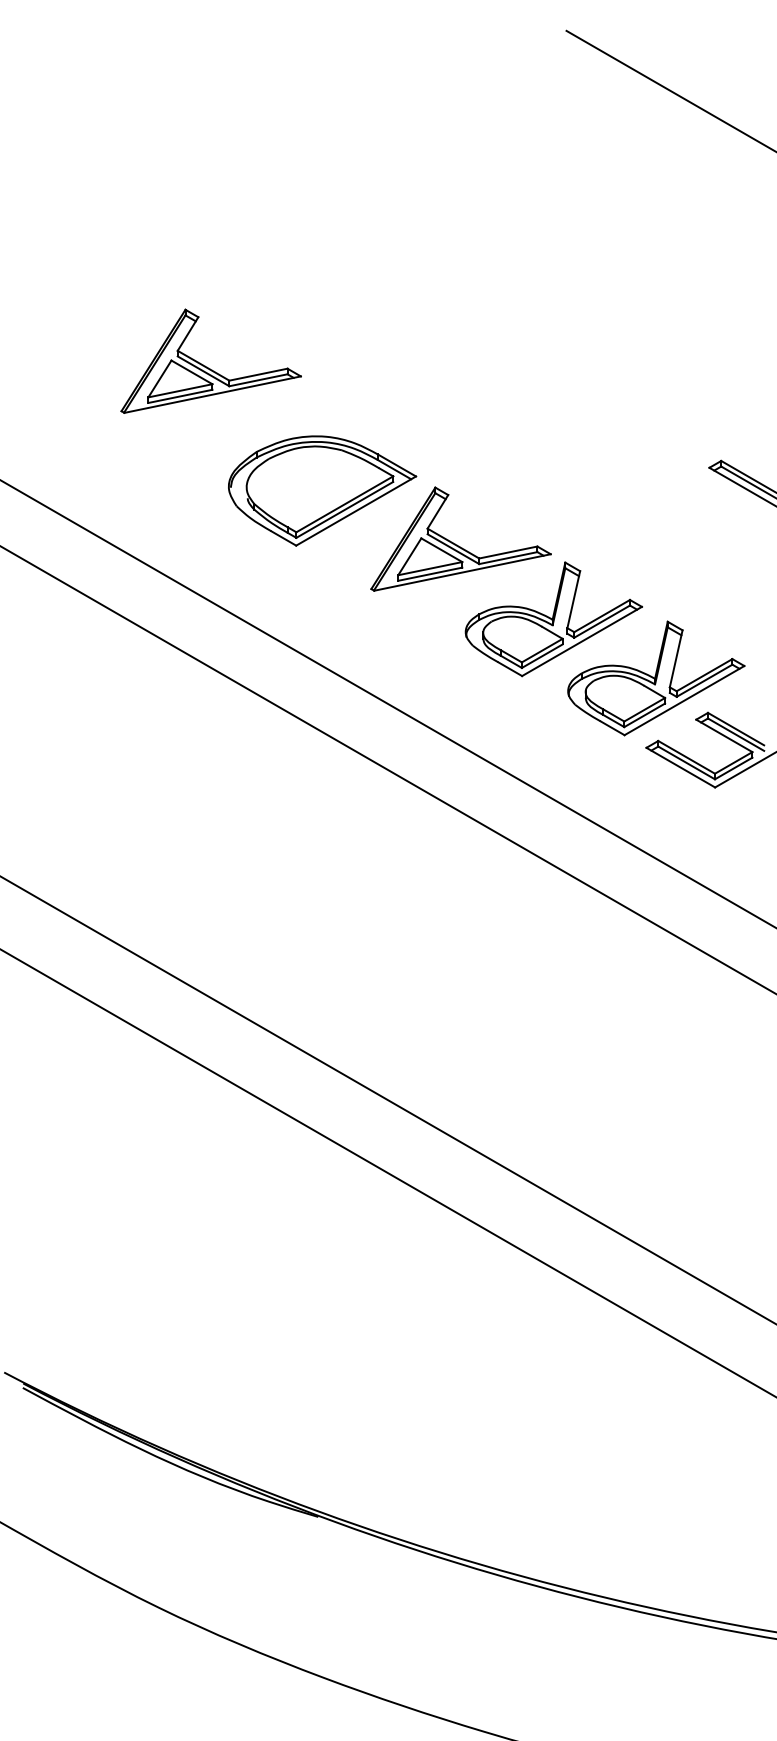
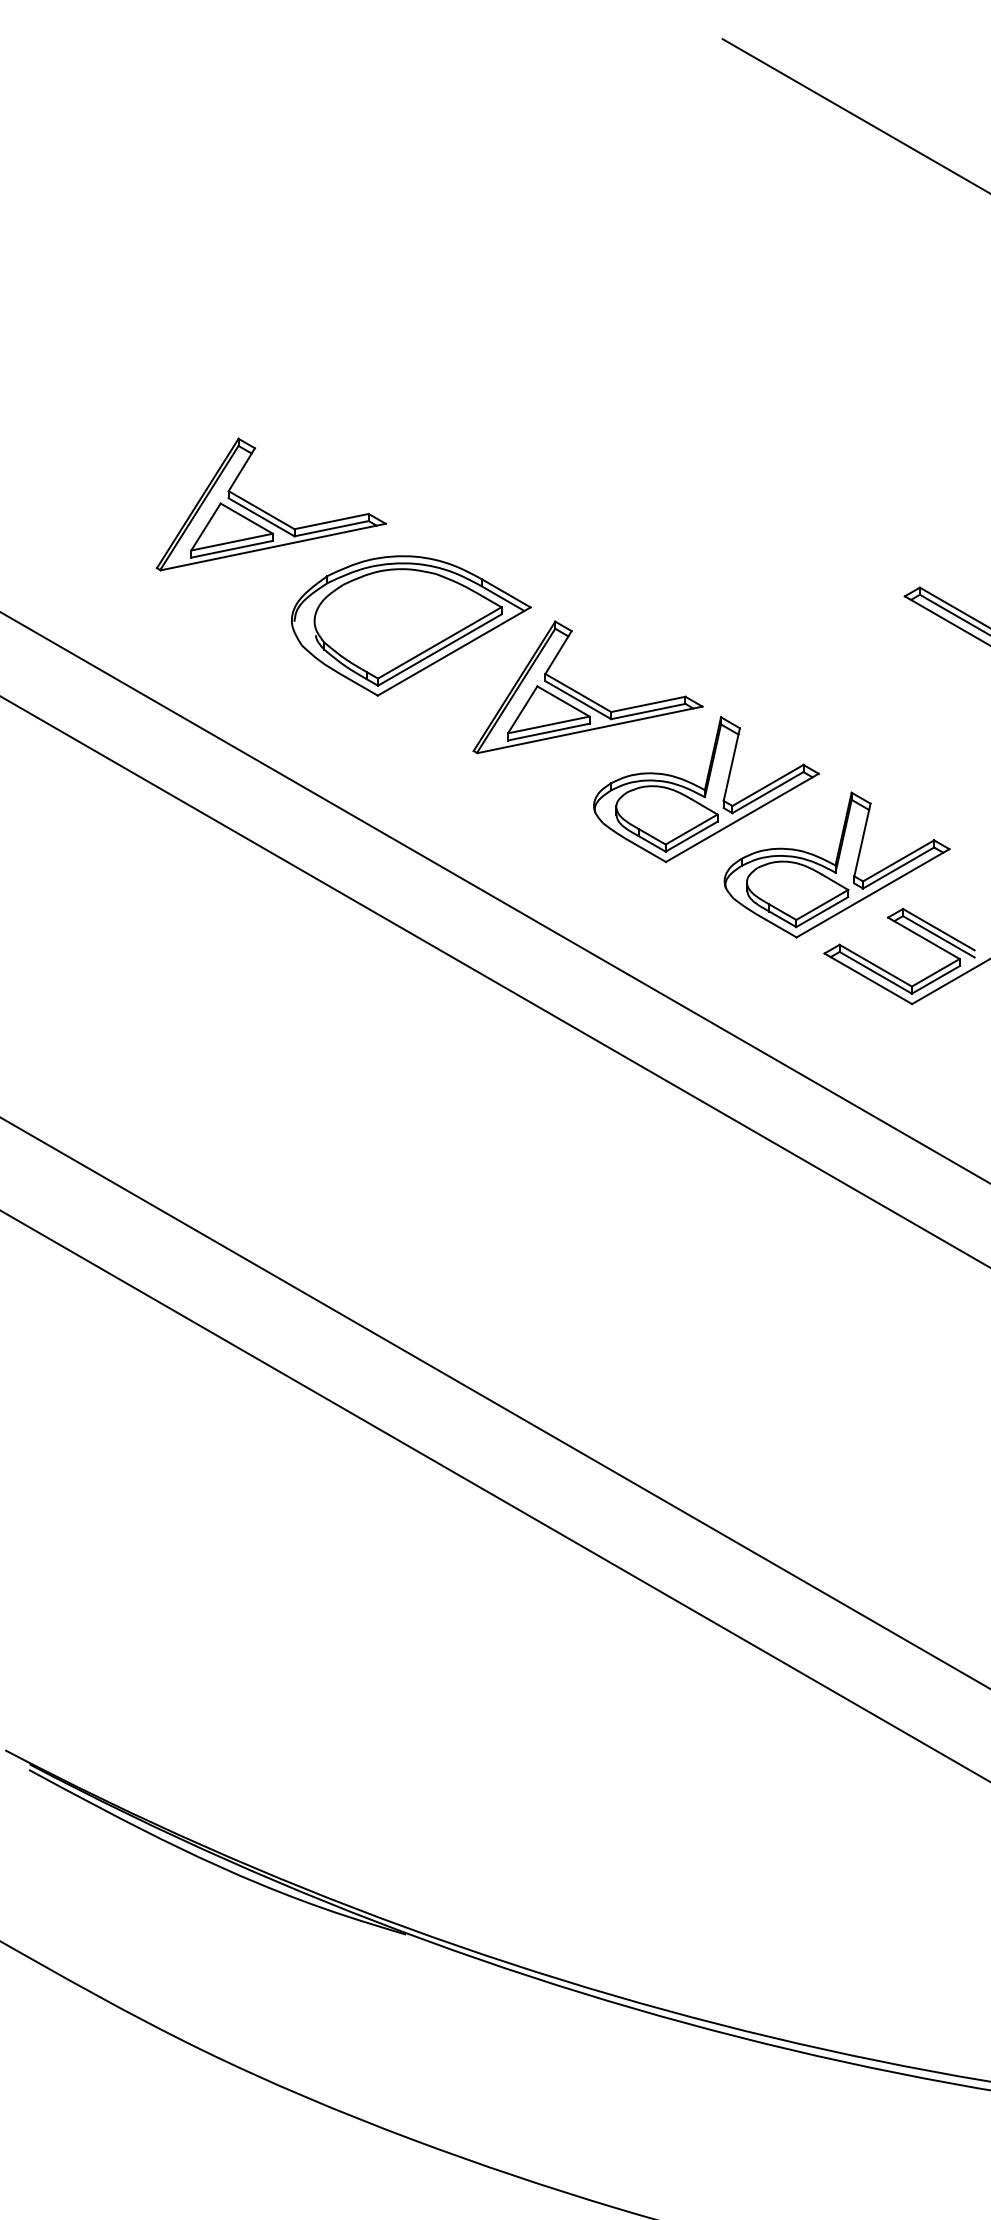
part: (207, 366) -> (266, 511), moved

